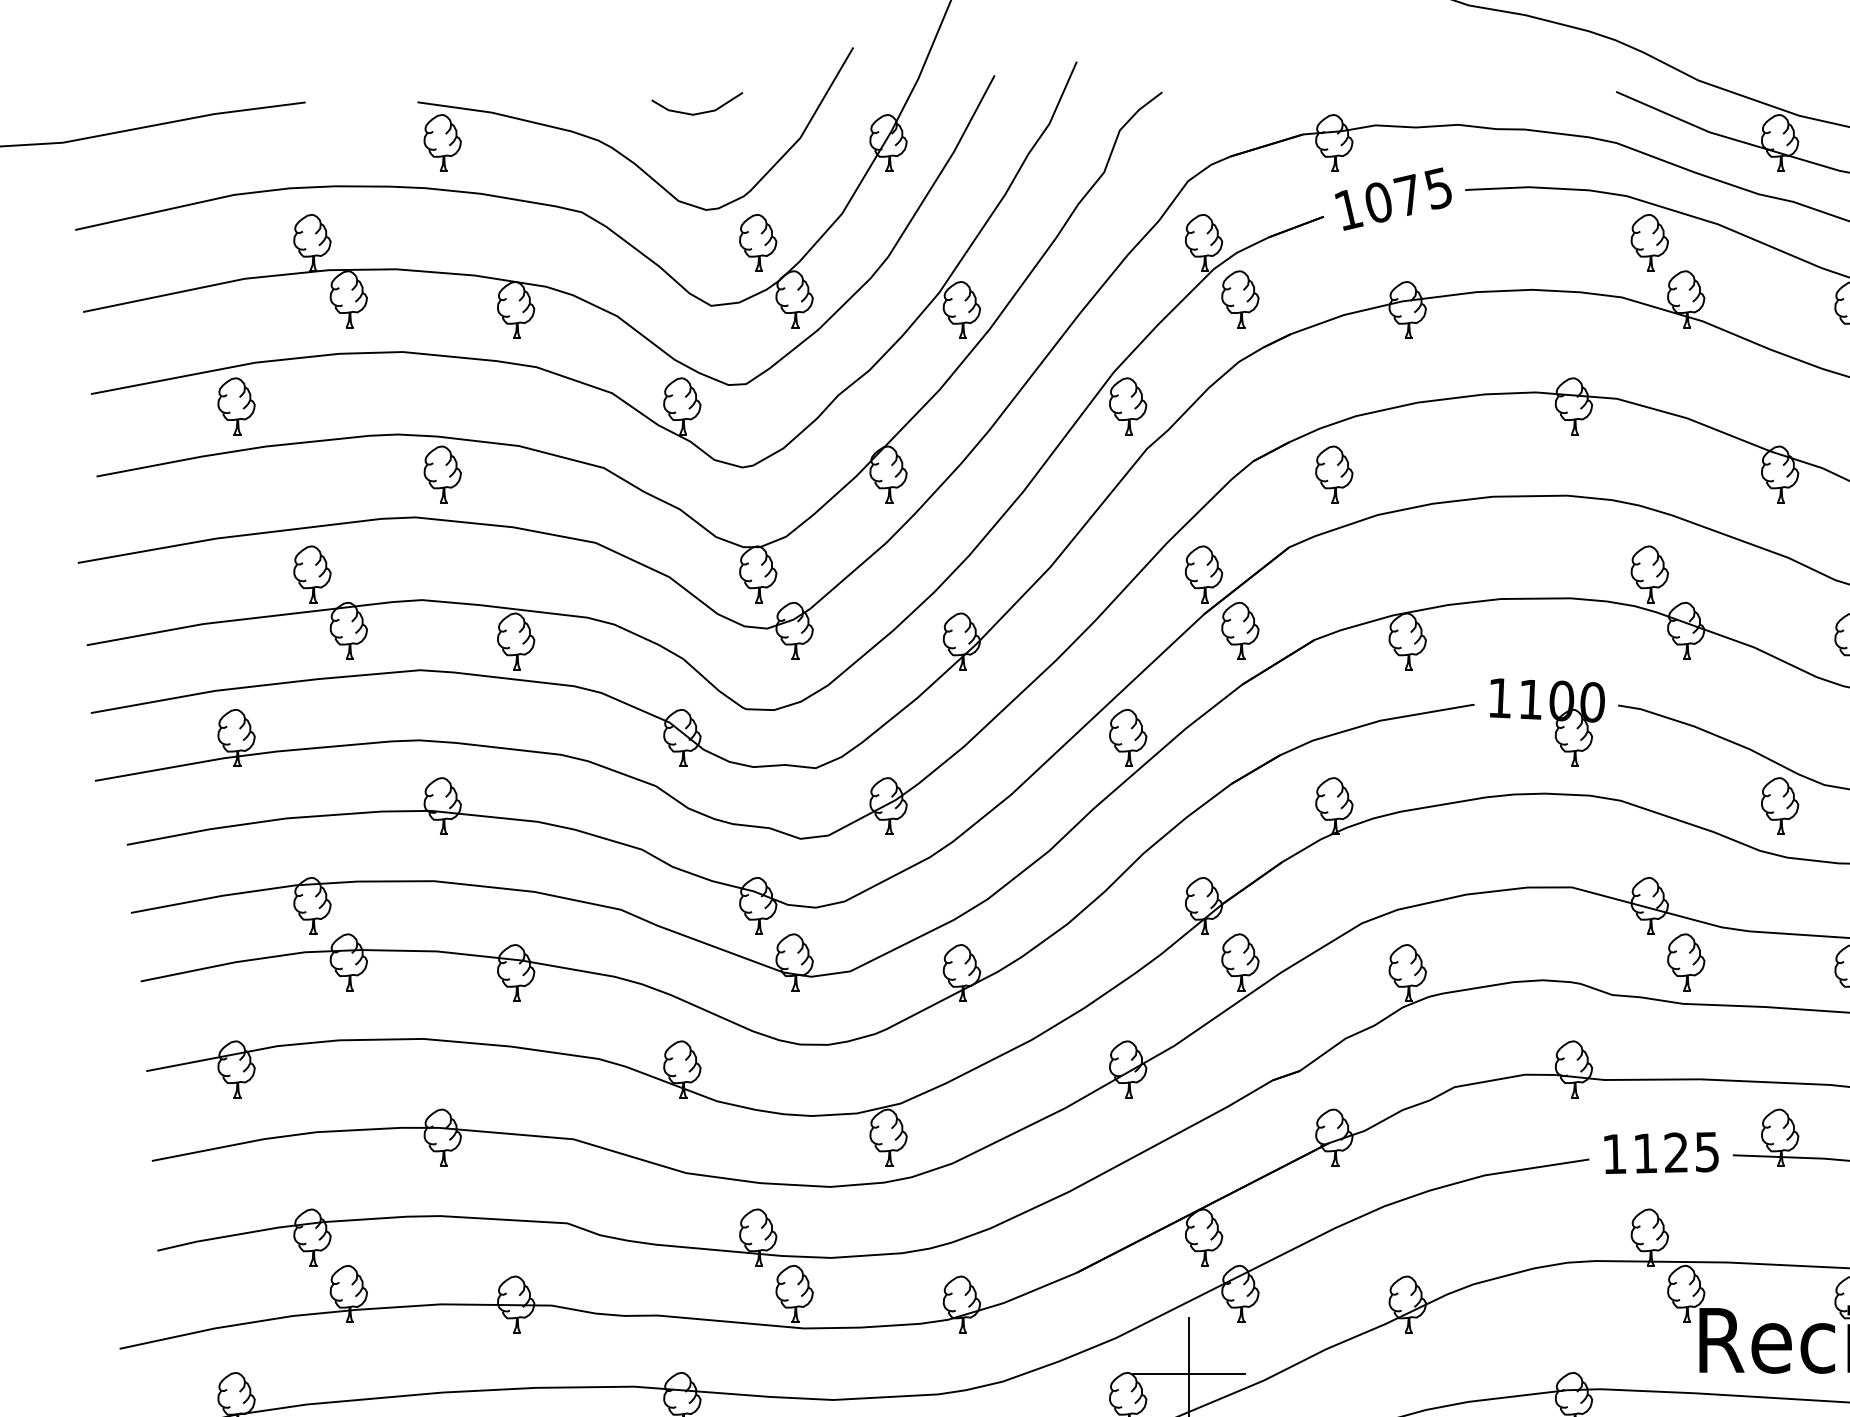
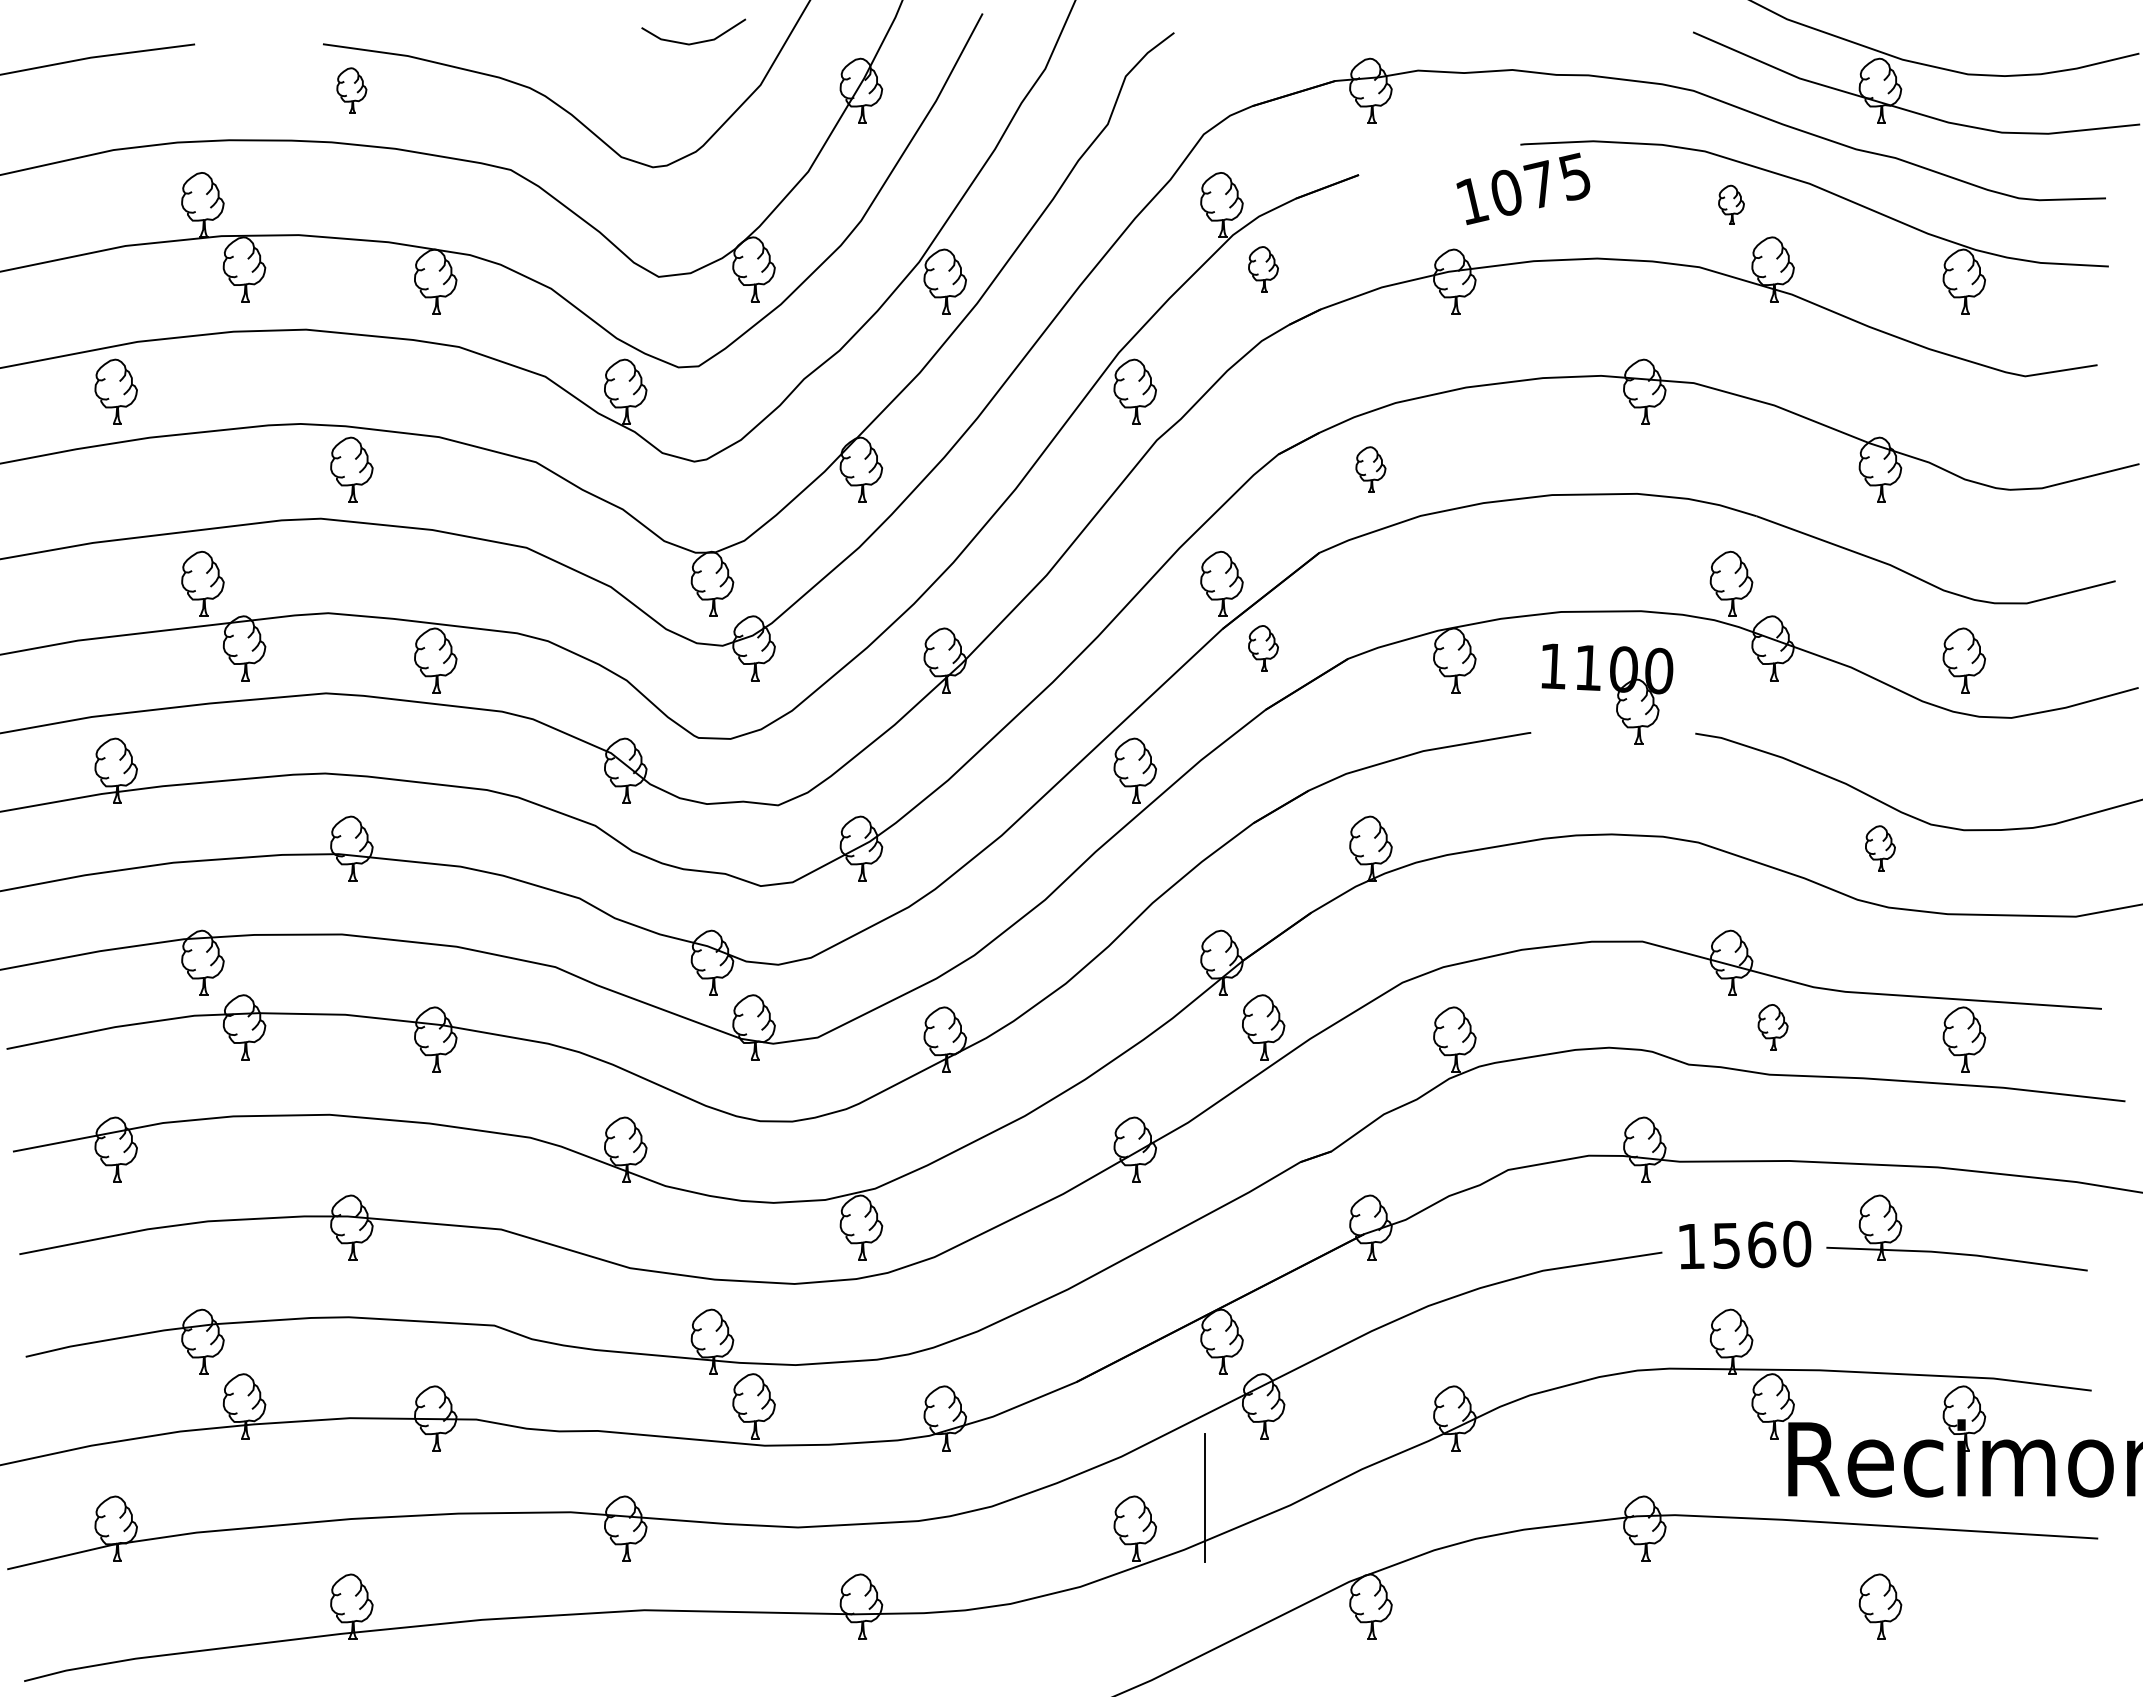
line: (700, 112) -> (697, 41), moved
part: (442, 142) -> (351, 90), size x0.7
text: (1393, 198) -> (1523, 188), moved
part: (758, 242) -> (712, 204), removed
part: (1649, 242) -> (1731, 204), size x0.6
part: (1240, 299) -> (1263, 269), size x0.7
part: (1333, 474) -> (1370, 469), size x0.7
part: (1240, 630) -> (1263, 648), size x0.7
part: (1541, 719) -> (1600, 690), moved
part: (1780, 805) -> (1880, 848), size x0.7
part: (1685, 962) -> (1772, 1027), size x0.7
text: (1676, 1152) -> (1762, 1244), 1125 -> 1560
line: (1188, 1373) -> (1204, 1497), removed

